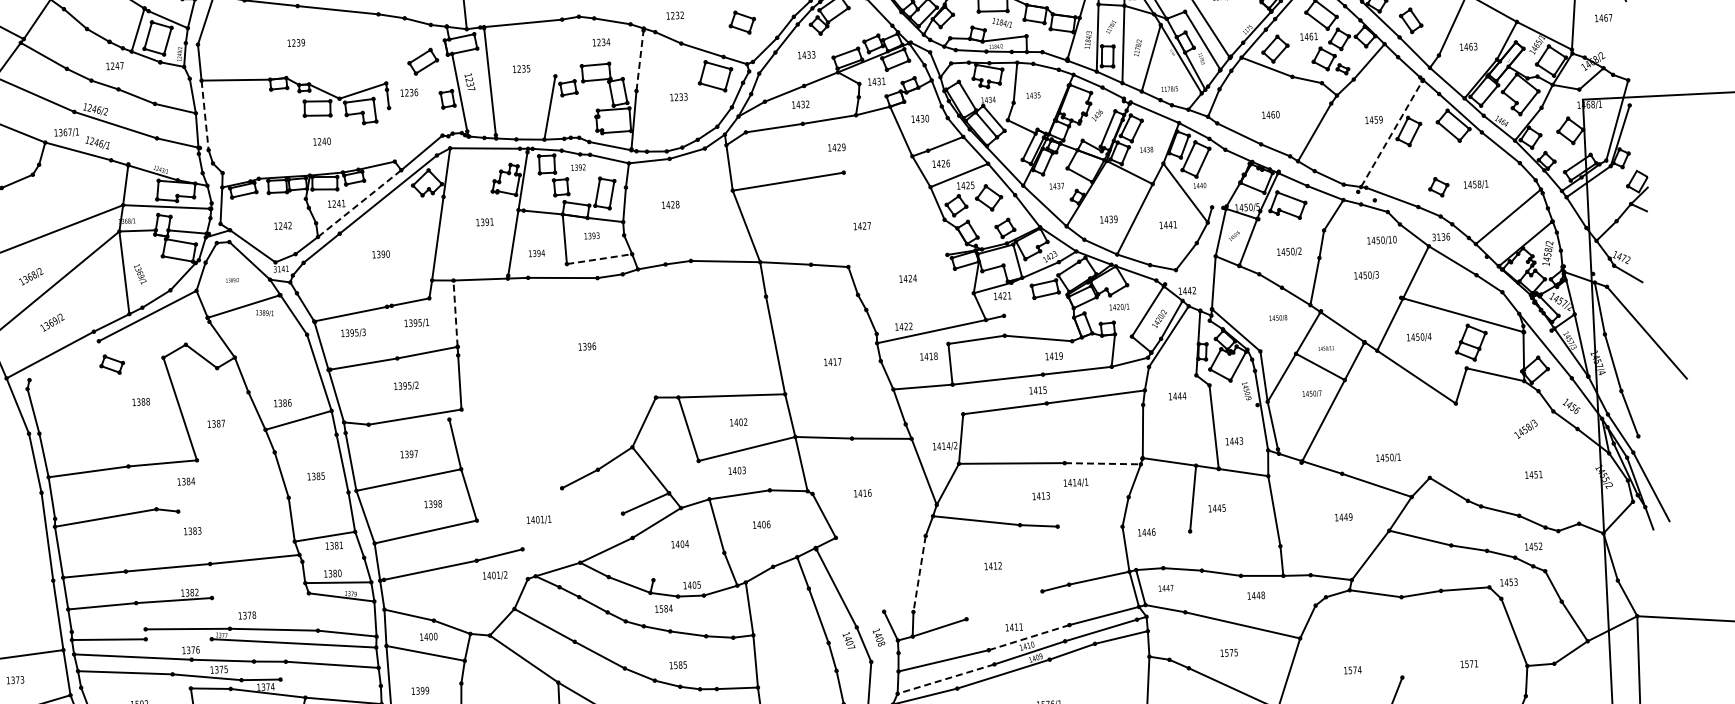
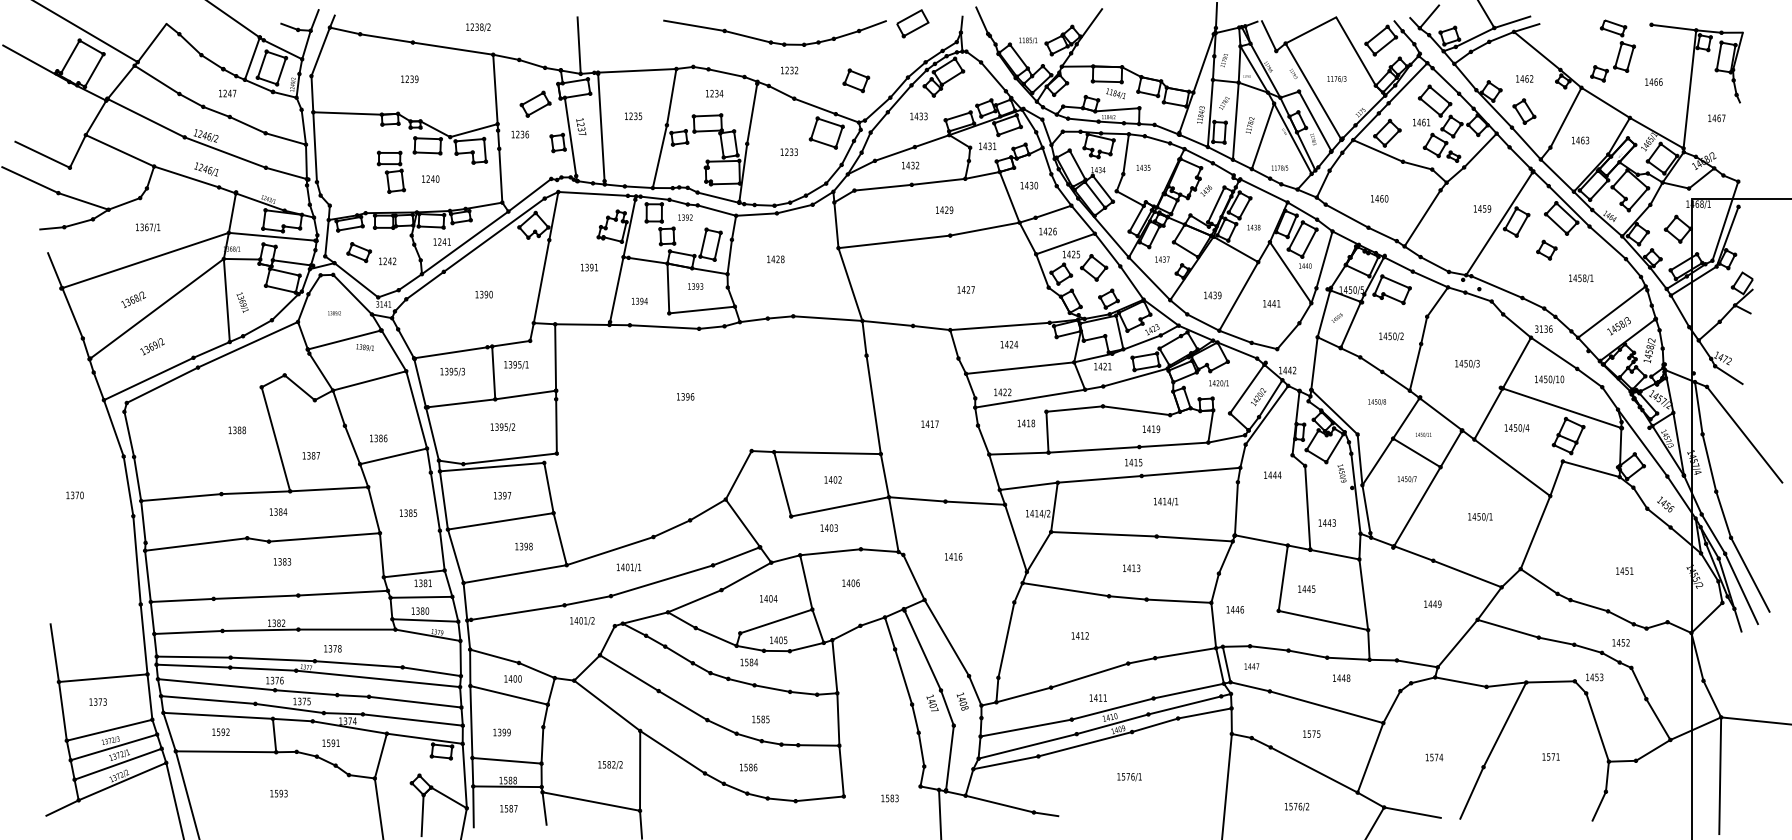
line: (558, 47) -> (671, 96), added
line: (382, 48) -> (495, 89), added
line: (640, 59) -> (752, 112), dashed -> solid
line: (205, 115) -> (315, 147), dashed -> solid
text: (67, 132) -> (148, 227), moved
line: (1391, 133) -> (1499, 223), dashed -> solid
line: (391, 134) -> (500, 175), added
part: (281, 135) -> (390, 171), added
line: (877, 163) -> (984, 228), added
line: (1218, 178) -> (1324, 259), added
part: (1438, 186) -> (1546, 249), moved
line: (359, 203) -> (465, 242), dashed -> solid
text: (1381, 240) -> (1549, 379), moved
line: (599, 259) -> (702, 310), dashed -> solid
line: (897, 261) -> (999, 326), added
line: (919, 301) -> (1019, 367), added
line: (1035, 305) -> (1135, 377), added
line: (455, 313) -> (555, 357), dashed -> solid
line: (394, 331) -> (493, 372), added
line: (270, 345) -> (369, 380), added
line: (64, 359) -> (162, 384), added
part: (112, 364) -> (359, 252), moved
line: (934, 418) -> (1028, 485), added
line: (397, 425) -> (492, 466), added
text: (1525, 429) -> (1618, 326), moved
line: (1442, 440) -> (1535, 532), added
line: (235, 456) -> (328, 489), added
text: (1388, 458) -> (1480, 517), moved
line: (1102, 463) -> (1194, 538), dashed -> solid
line: (1659, 472) -> (1750, 574), added
text: (1076, 482) -> (1166, 501), moved
line: (233, 504) -> (324, 537), added
line: (519, 504) -> (610, 551), added
line: (1089, 525) -> (1178, 600), added
line: (572, 531) -> (661, 580), added
line: (1234, 538) -> (1322, 620), added
line: (333, 558) -> (421, 596), added
line: (689, 566) -> (776, 621), added
line: (859, 574) -> (946, 637), added
line: (919, 574) -> (1006, 640), dashed -> solid
line: (259, 595) -> (346, 629), added
line: (1004, 605) -> (1089, 675), added
line: (108, 630) -> (193, 656), added
line: (1421, 633) -> (1504, 724), added
line: (177, 638) -> (262, 668), added
line: (1028, 638) -> (1112, 709), dashed -> solid
line: (945, 679) -> (1027, 746), dashed -> solid
line: (330, 682) -> (412, 719), added
line: (135, 687) -> (217, 715), added

